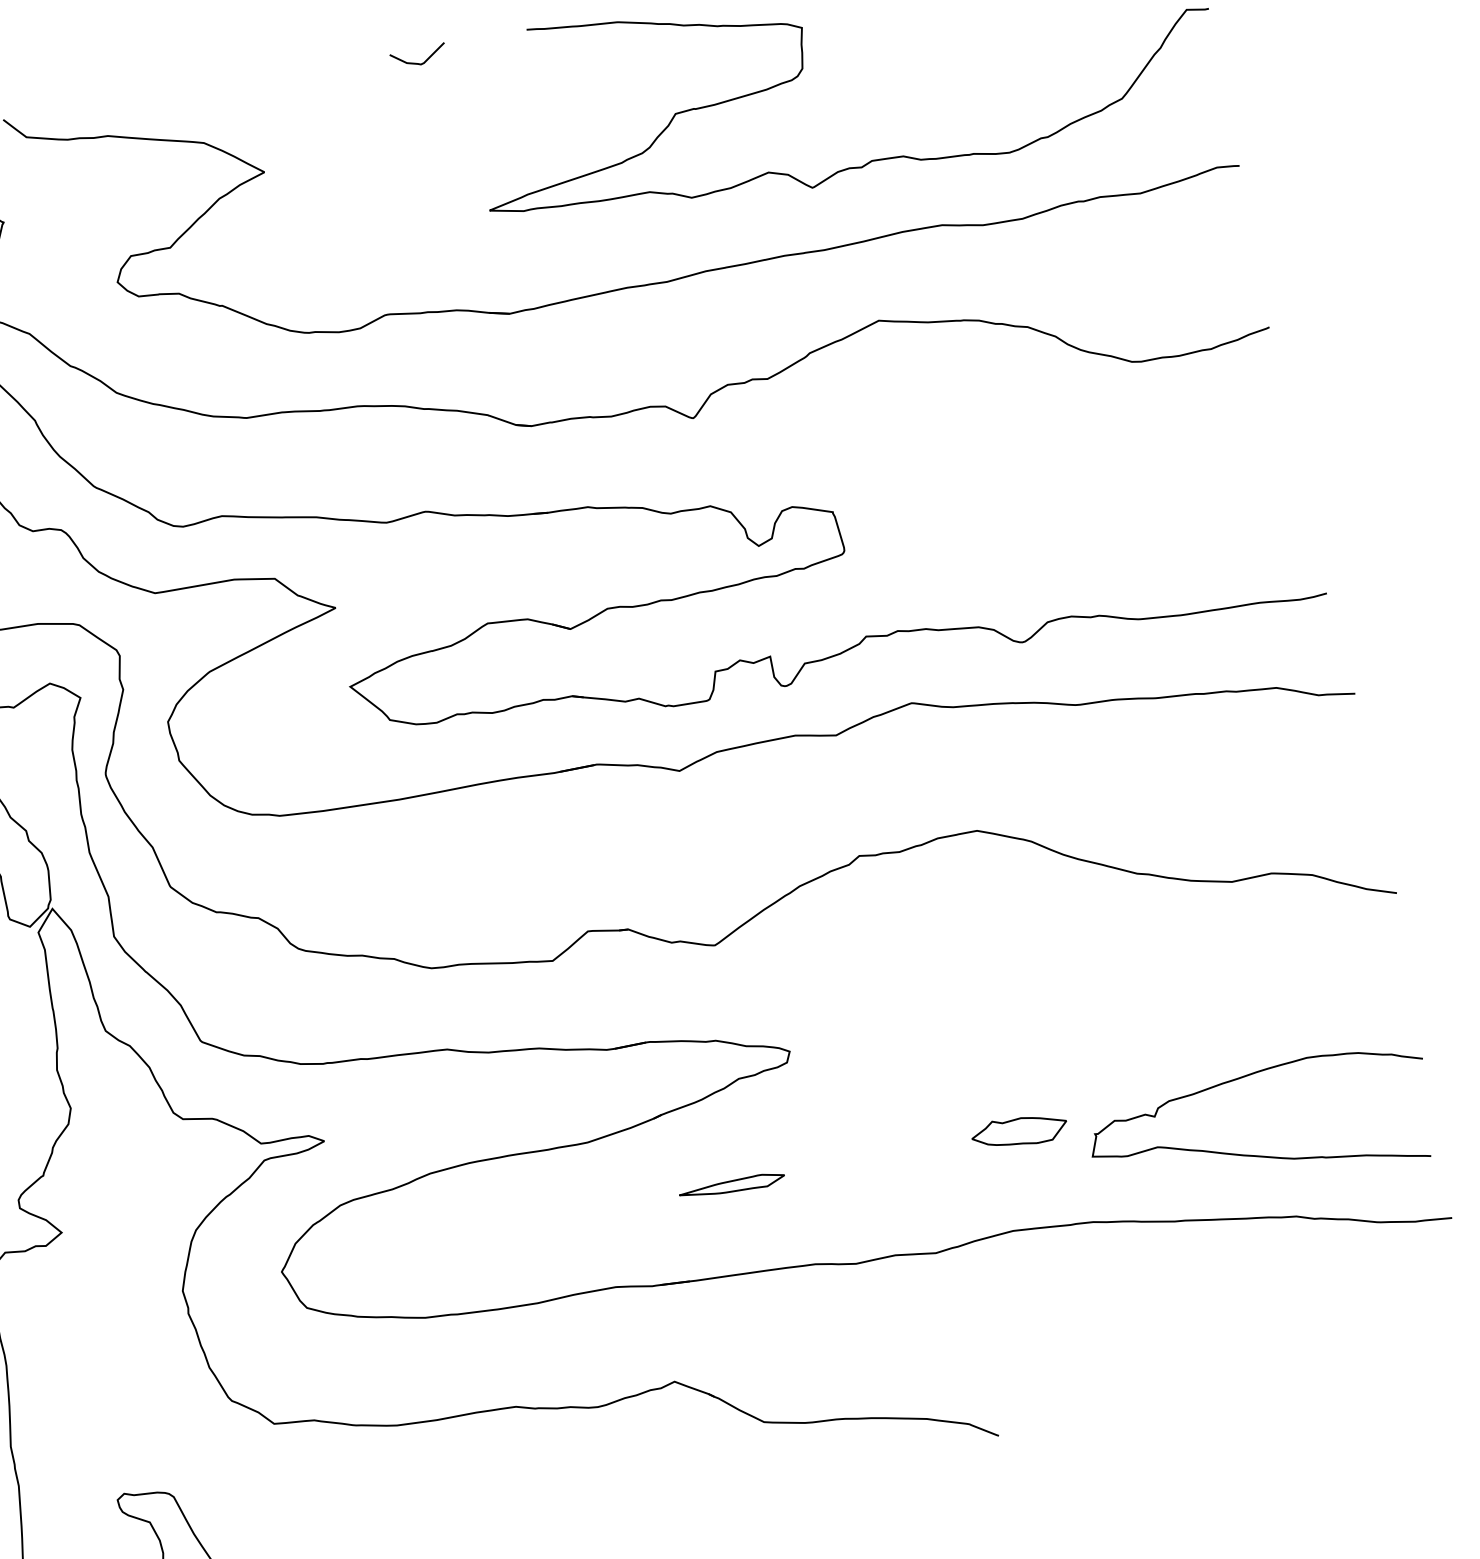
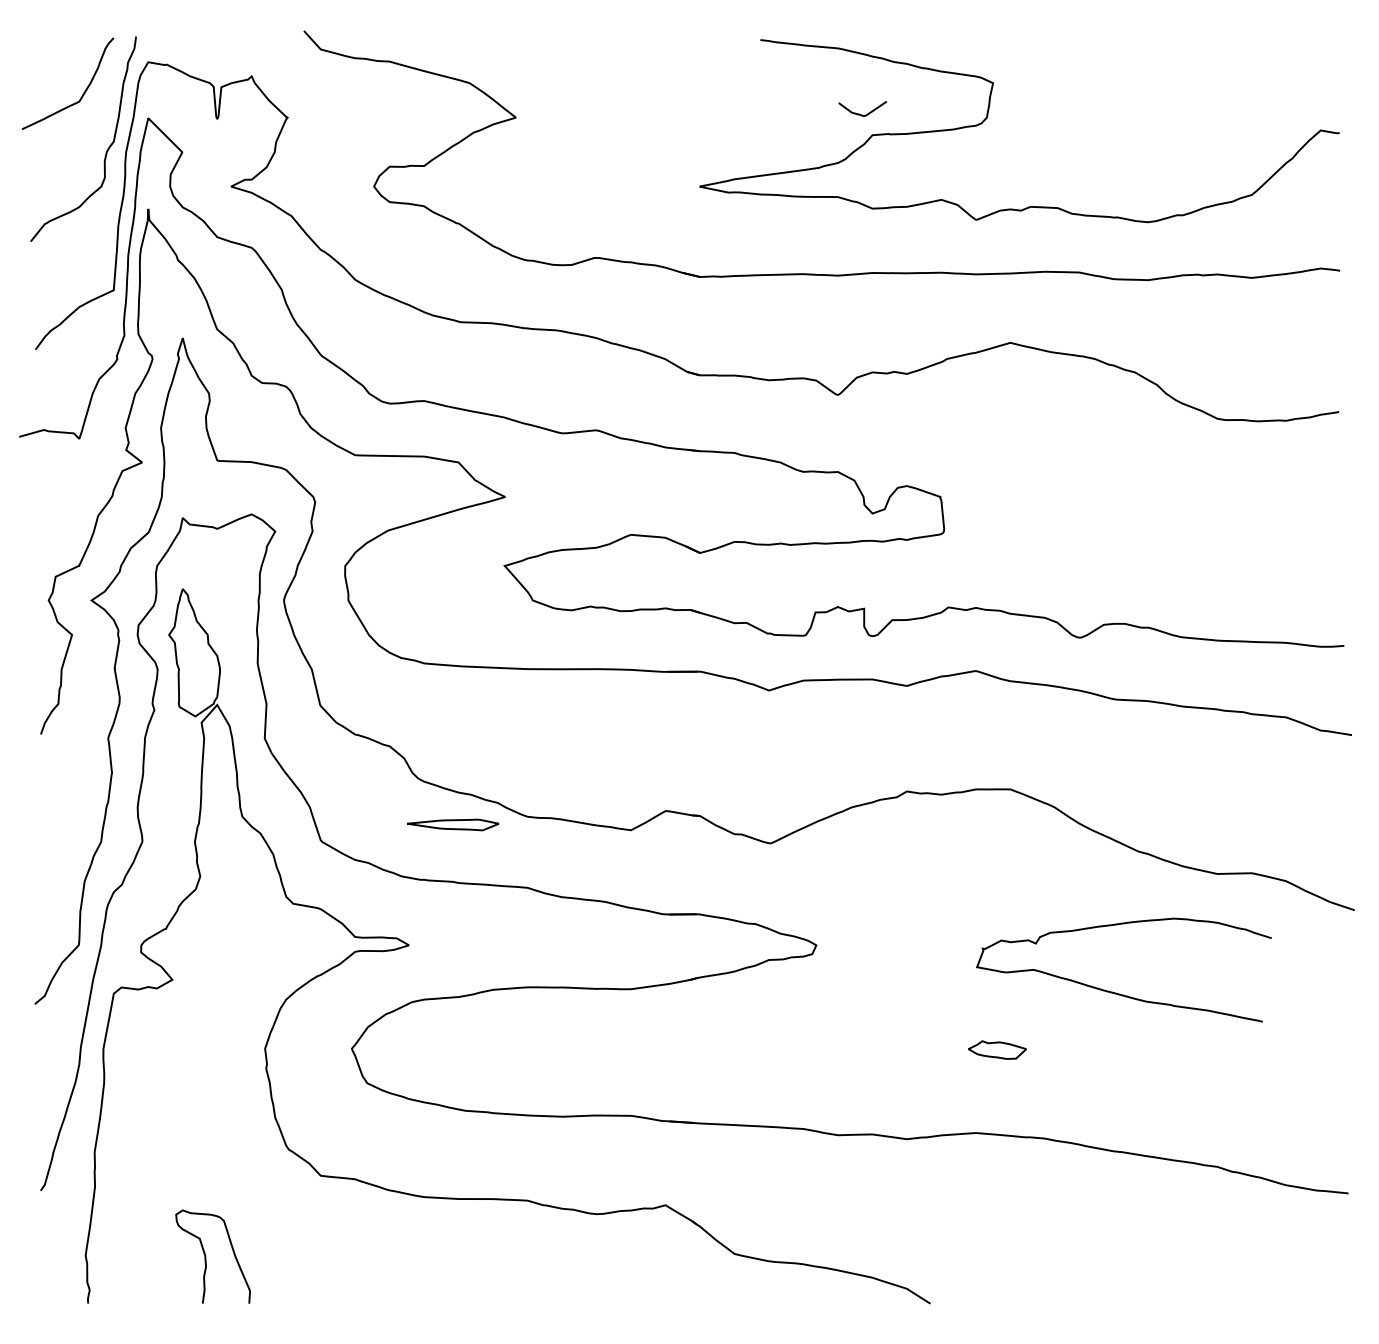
curve: (415, 62) -> (859, 113), moved
part: (1019, 1130) -> (997, 1049), size x0.7
curve: (1257, 1154) -> (1116, 992), moved
part: (732, 1185) -> (453, 824), moved

